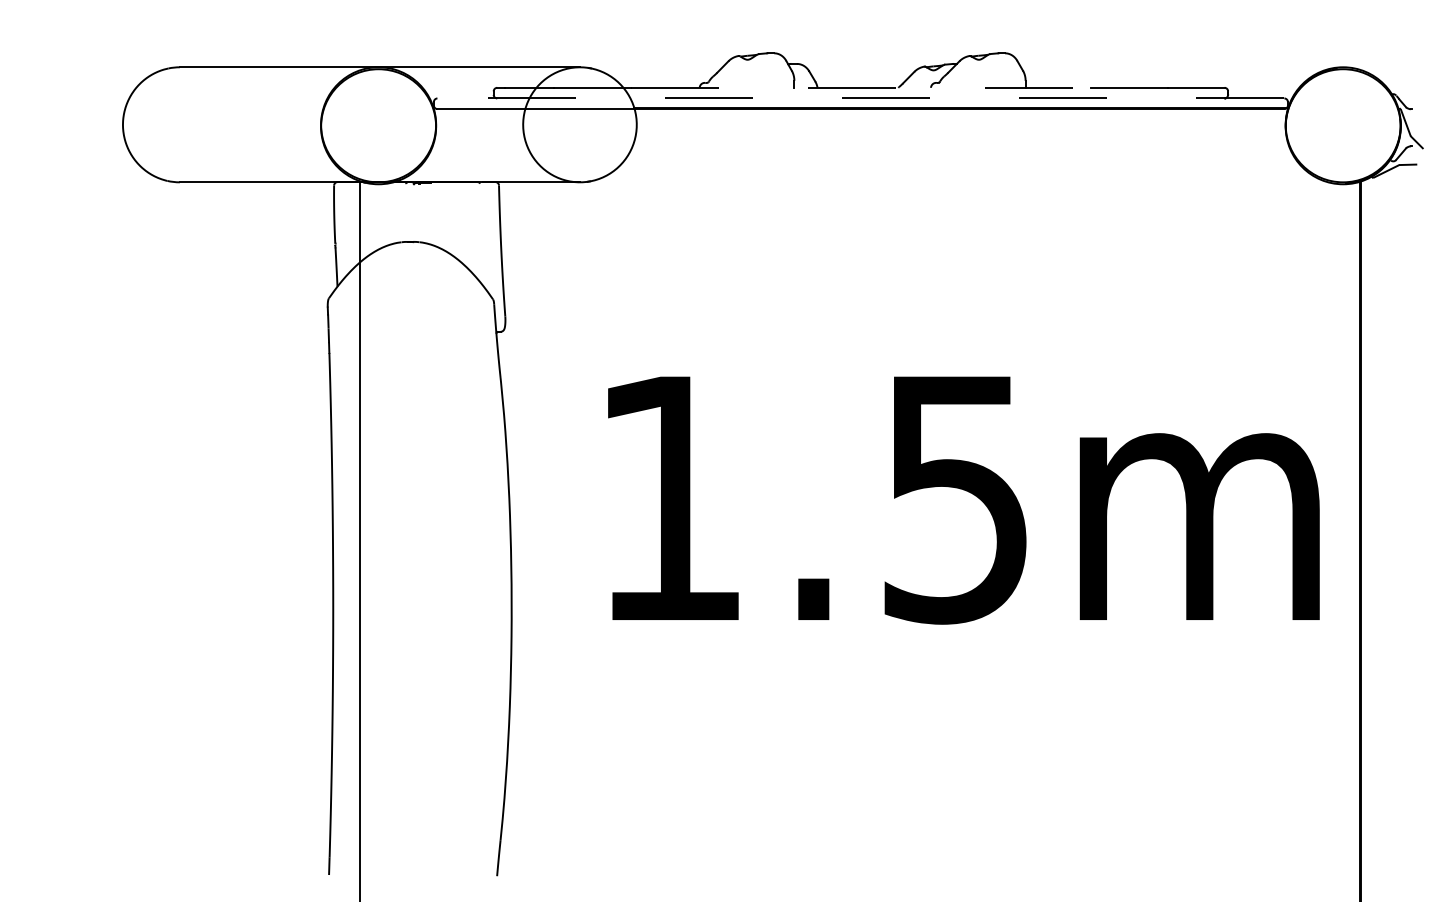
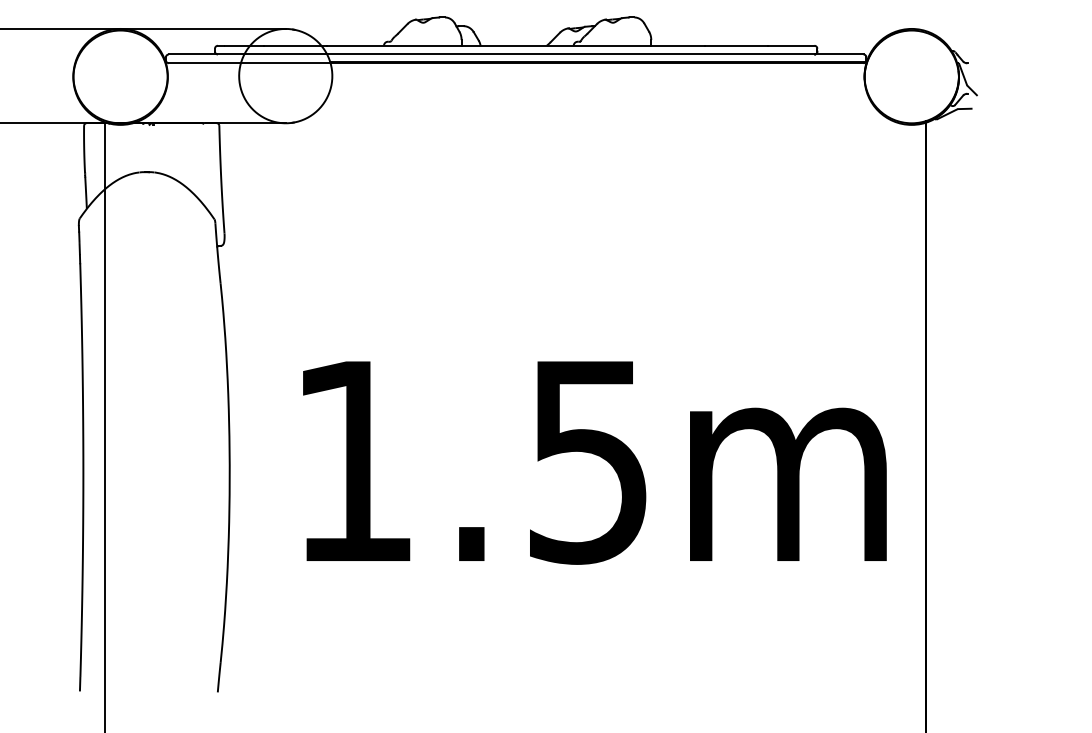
line: (861, 87) -> (516, 45), dashed -> solid
line: (860, 98) -> (515, 54), dashed -> solid
text: (963, 500) -> (594, 462), moved

